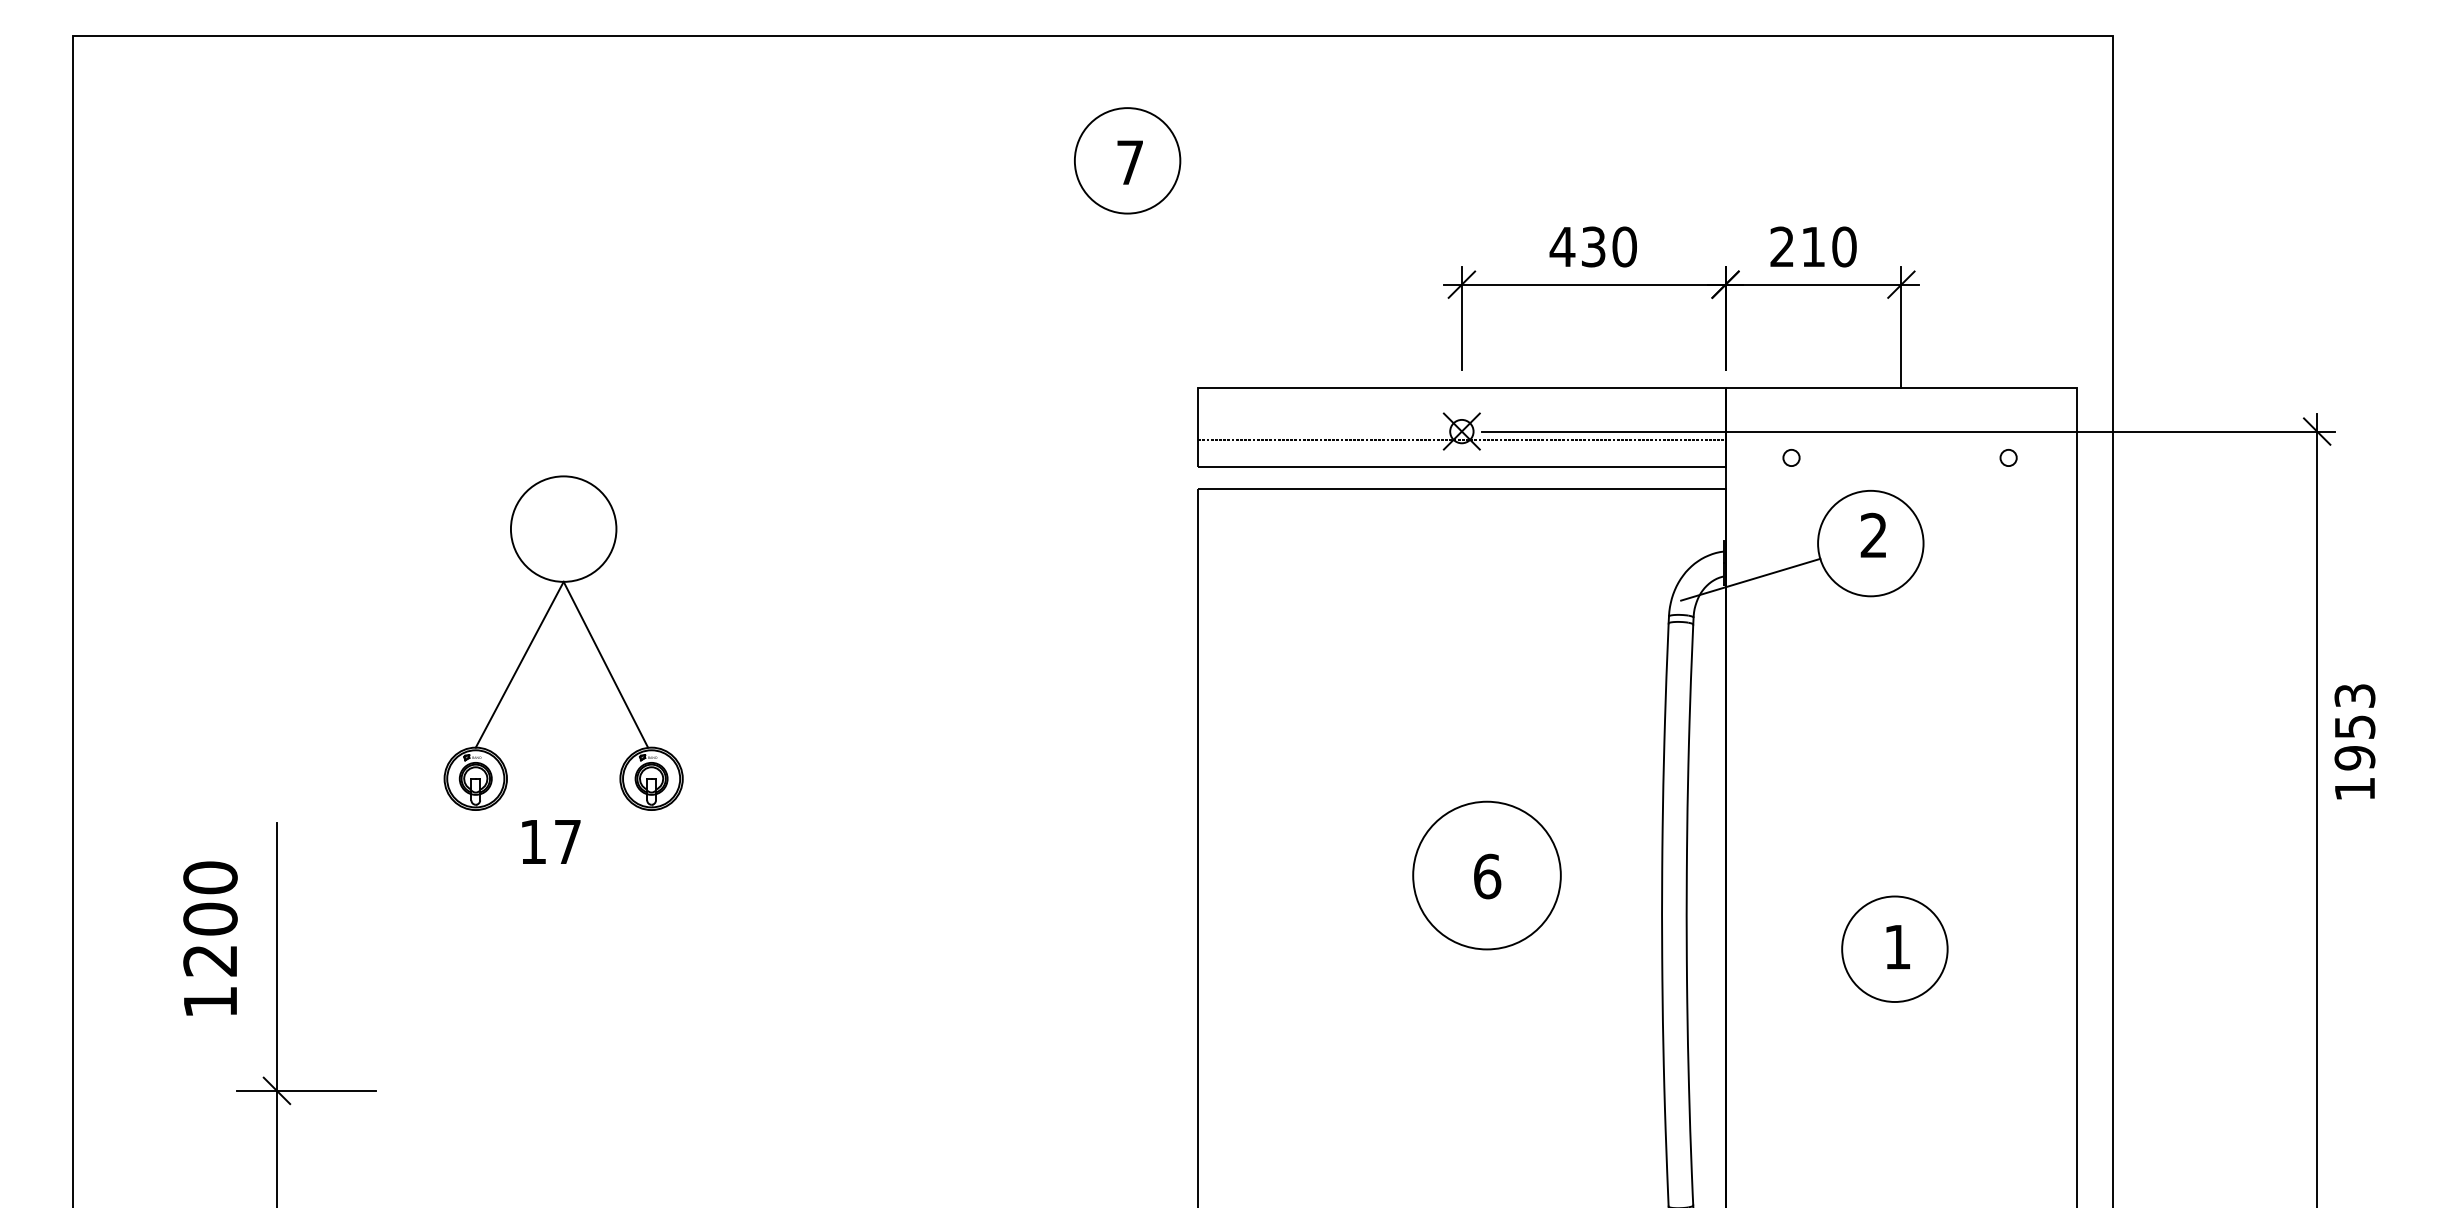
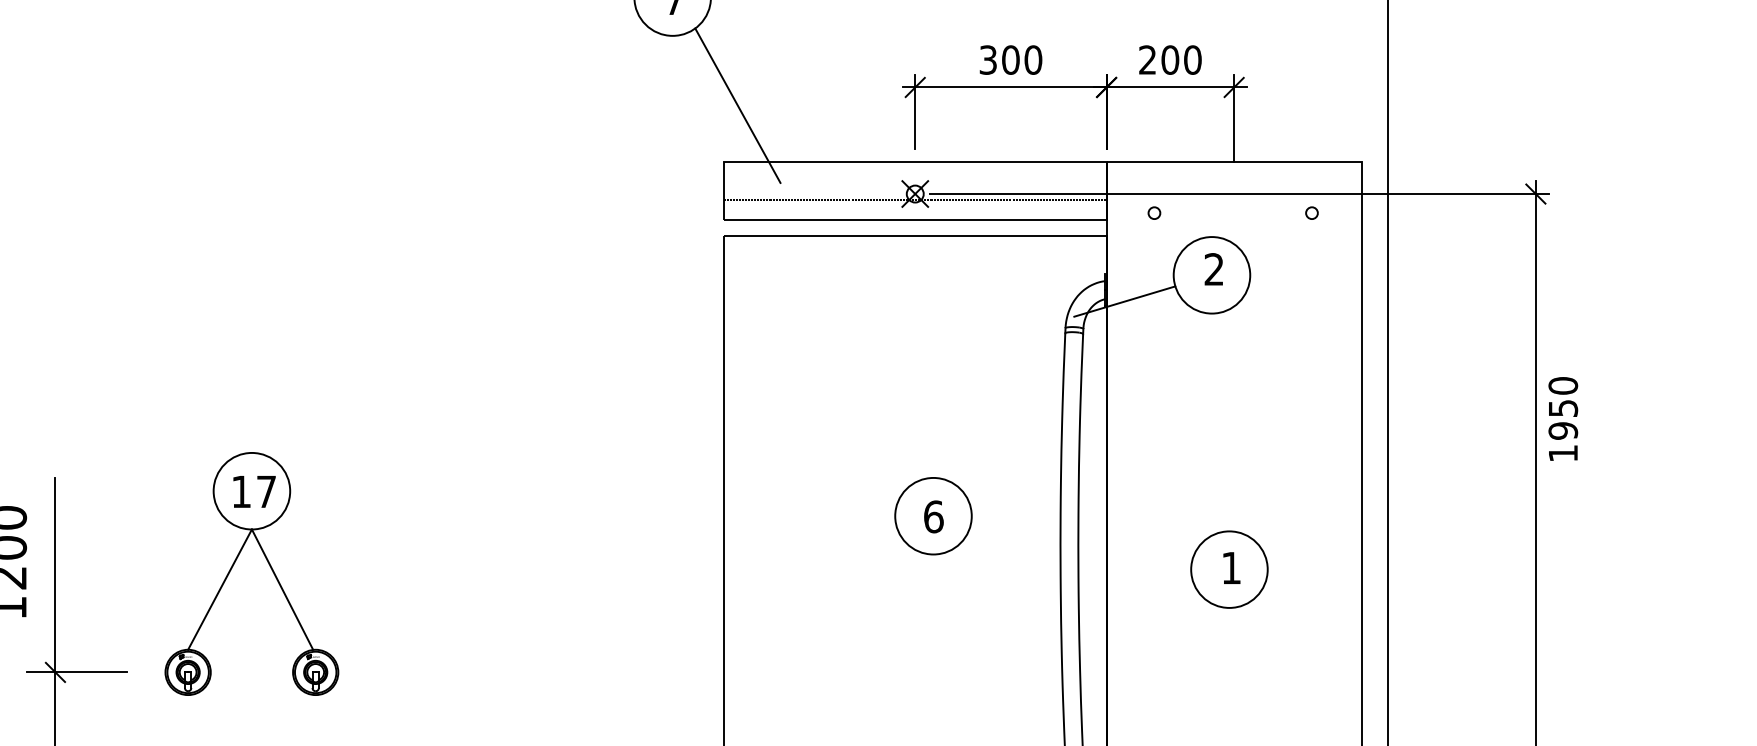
text: (1577, 246) -> (999, 59), 430 -> 300
text: (1813, 246) -> (1170, 59), 210 -> 200
line: (1217, 309) -> (737, 105), added
part: (587, 631) -> (269, 565), moved
text: (2354, 695) -> (1562, 385), 1953 -> 1950
circle: (1486, 875) -> (933, 516), size x0.71

